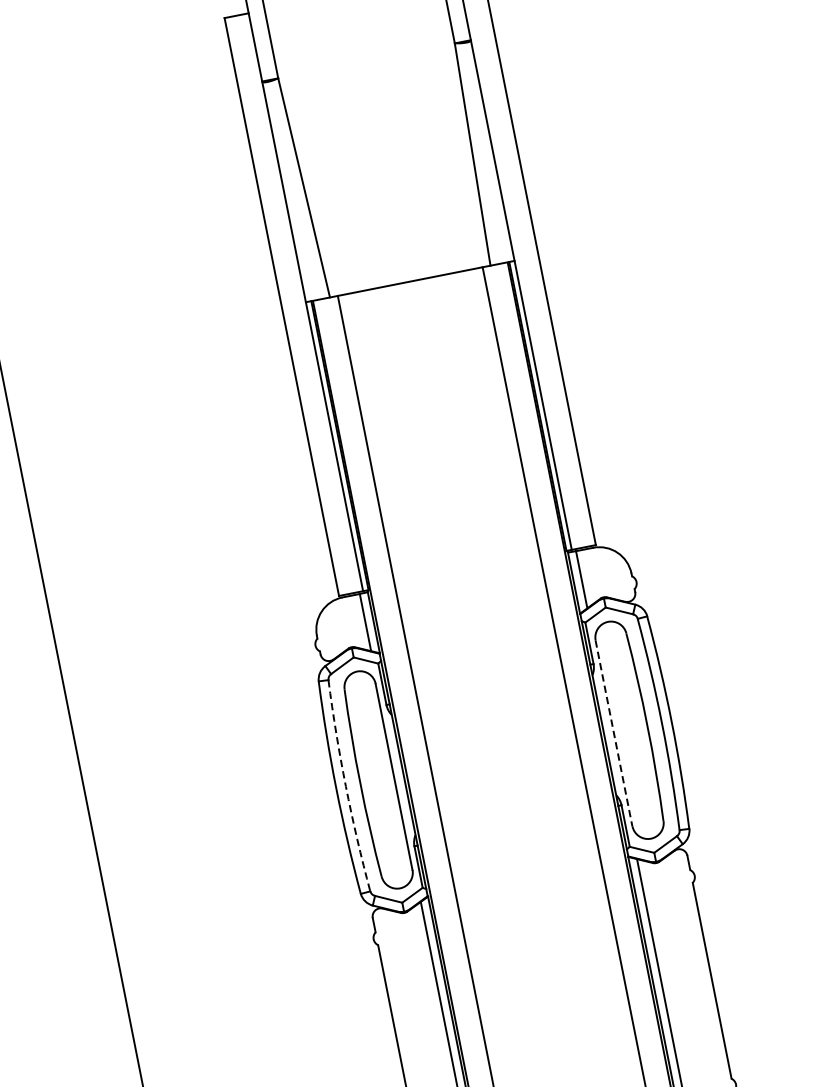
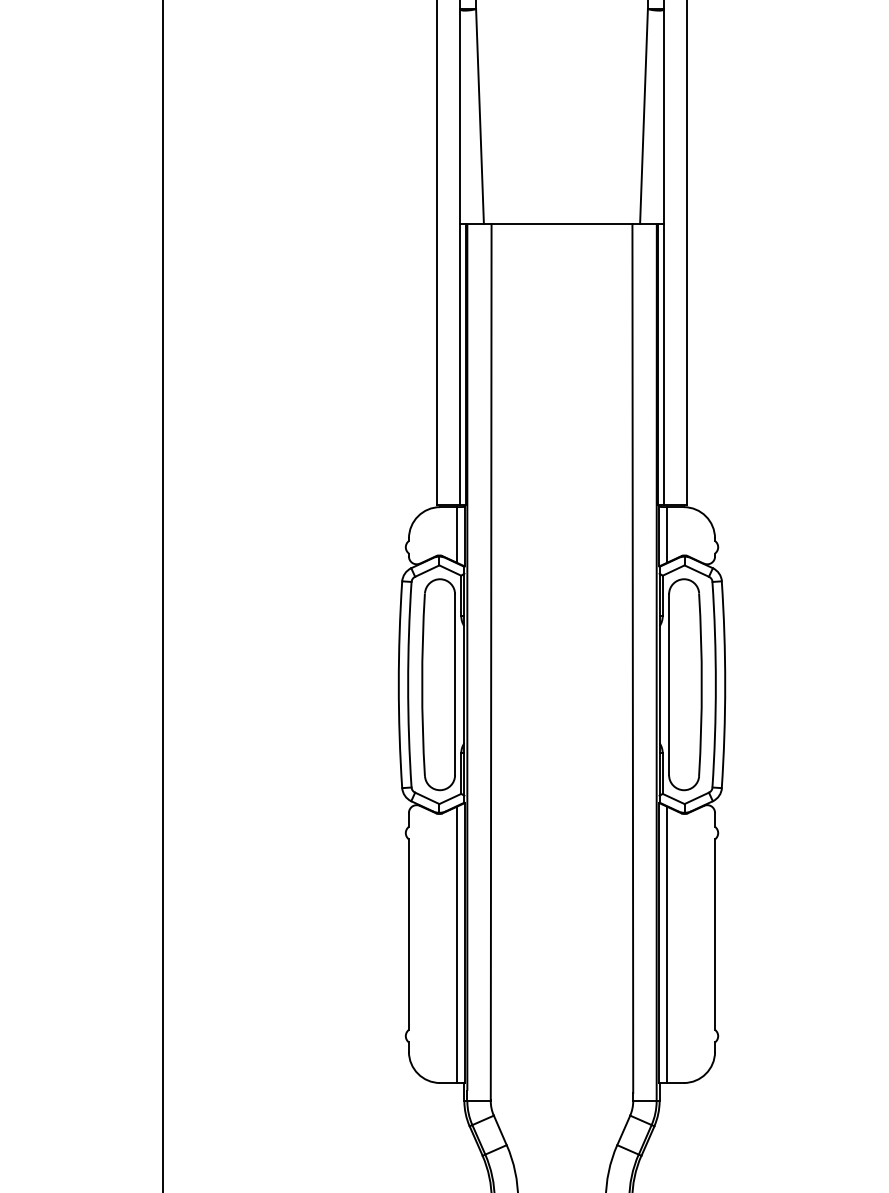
line: (613, 734) -> (668, 685), dashed -> solid
arc: (346, 786) -> (408, 684), dashed -> solid

